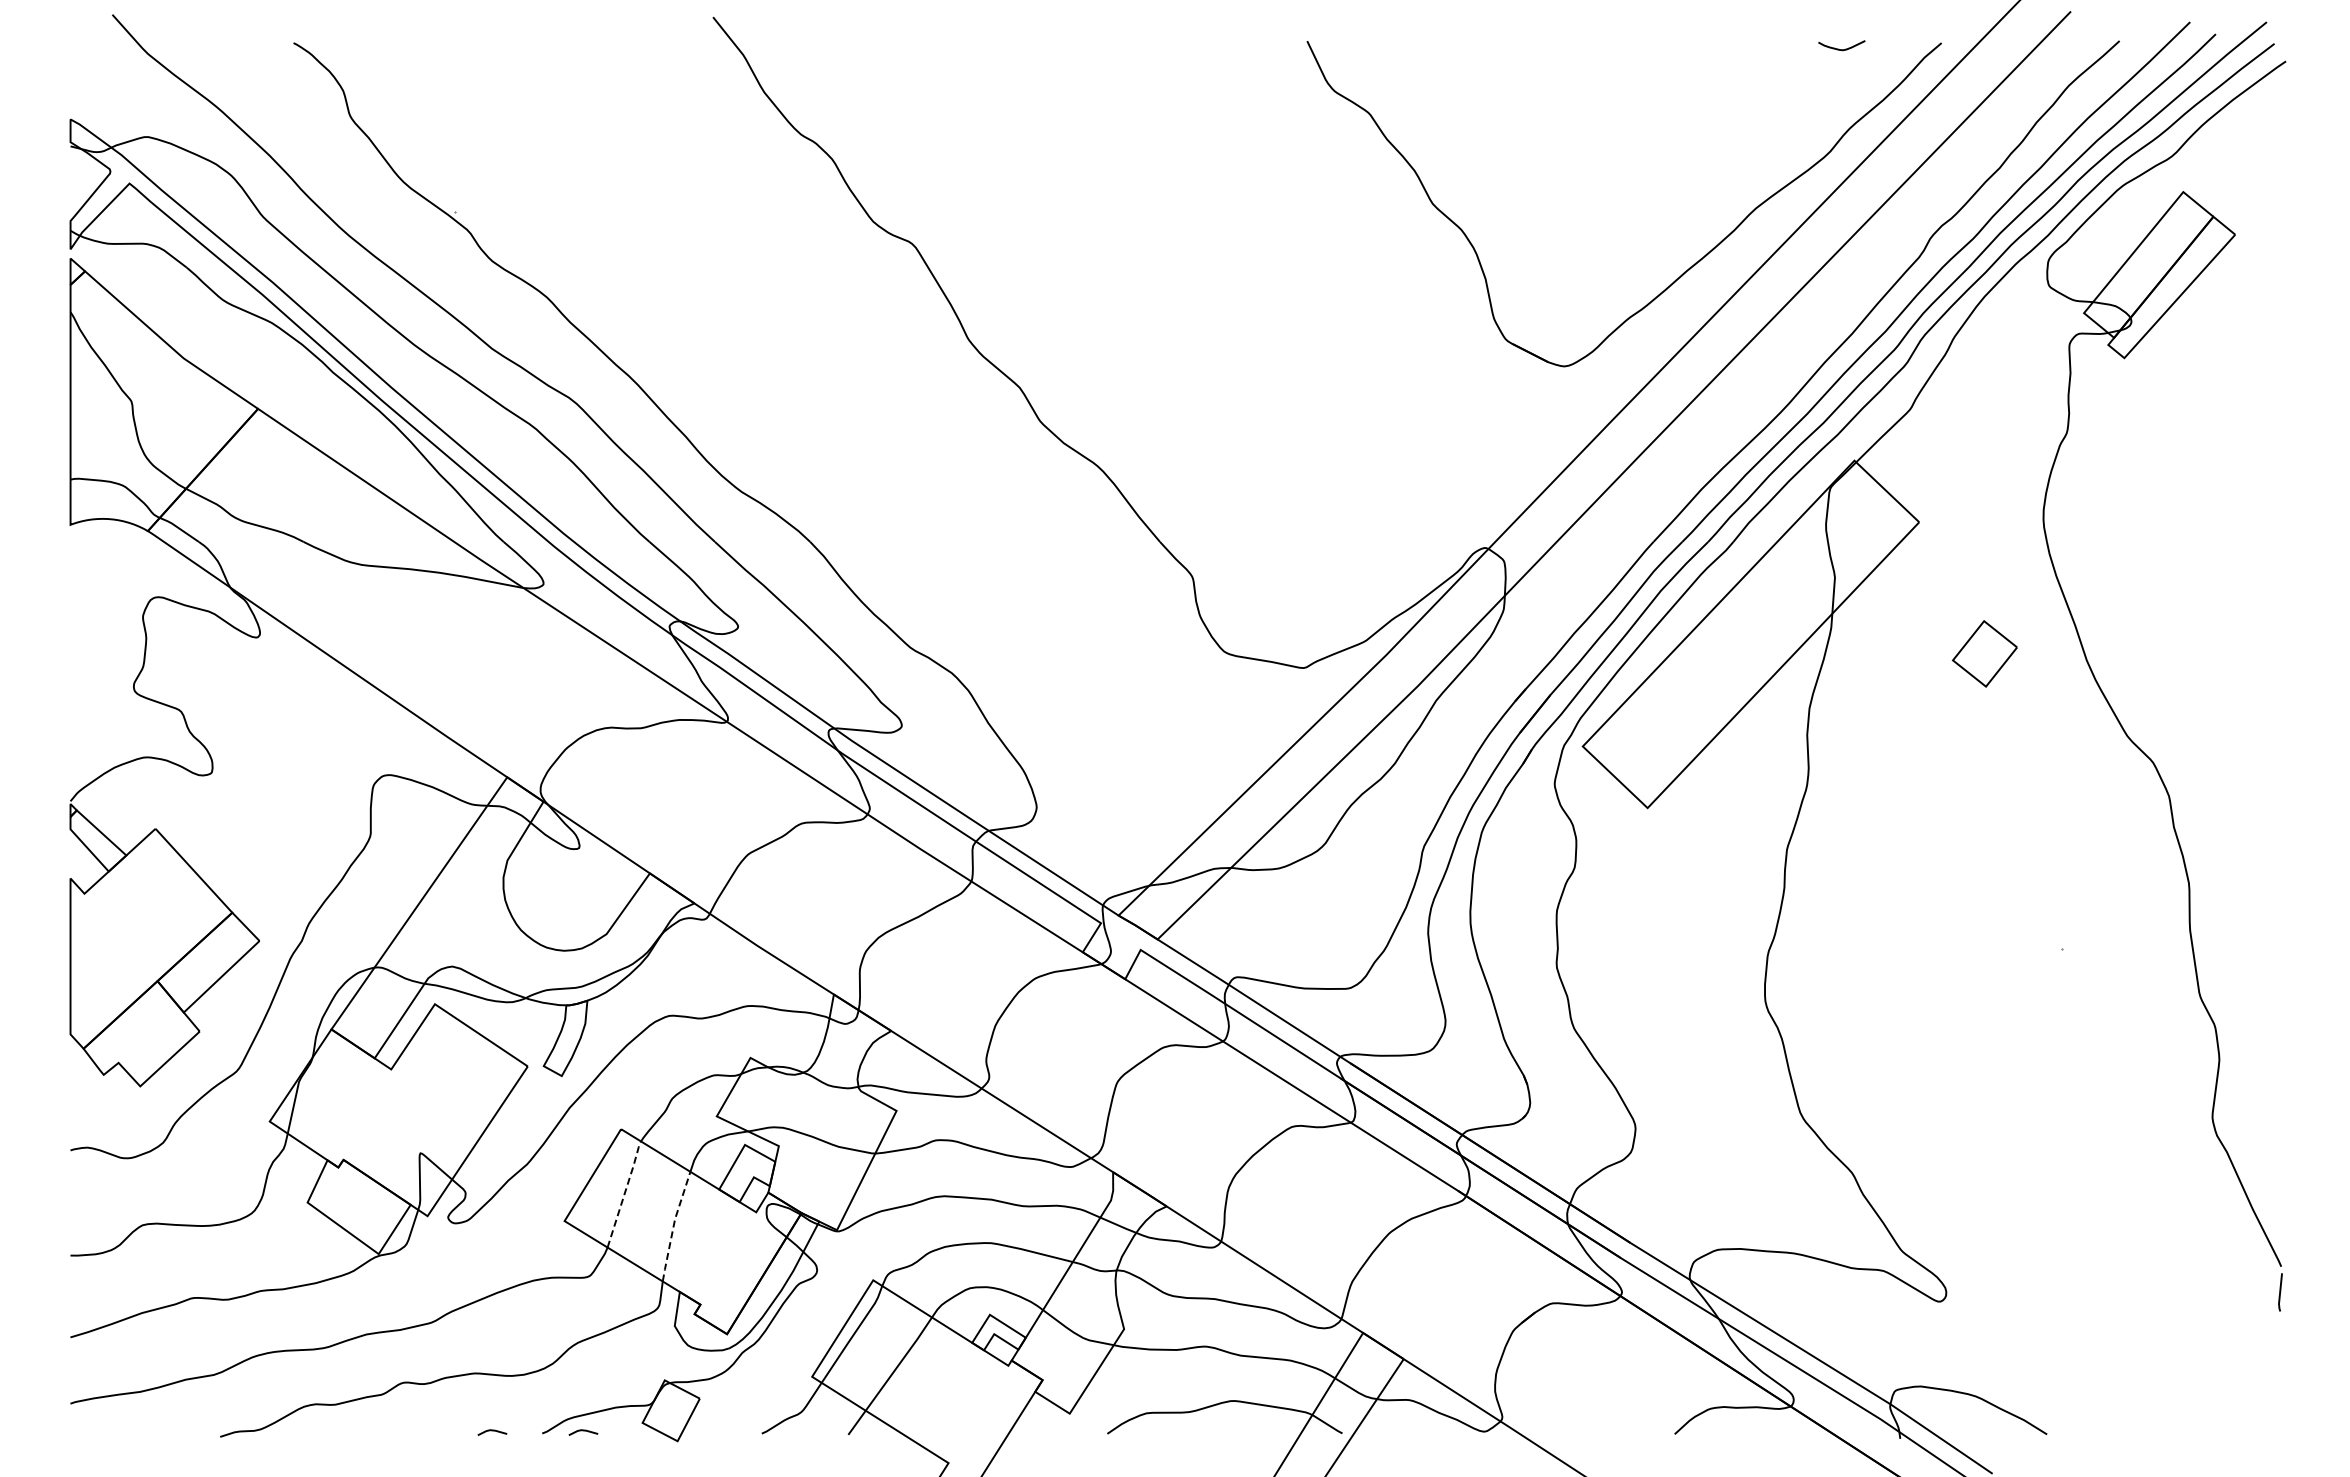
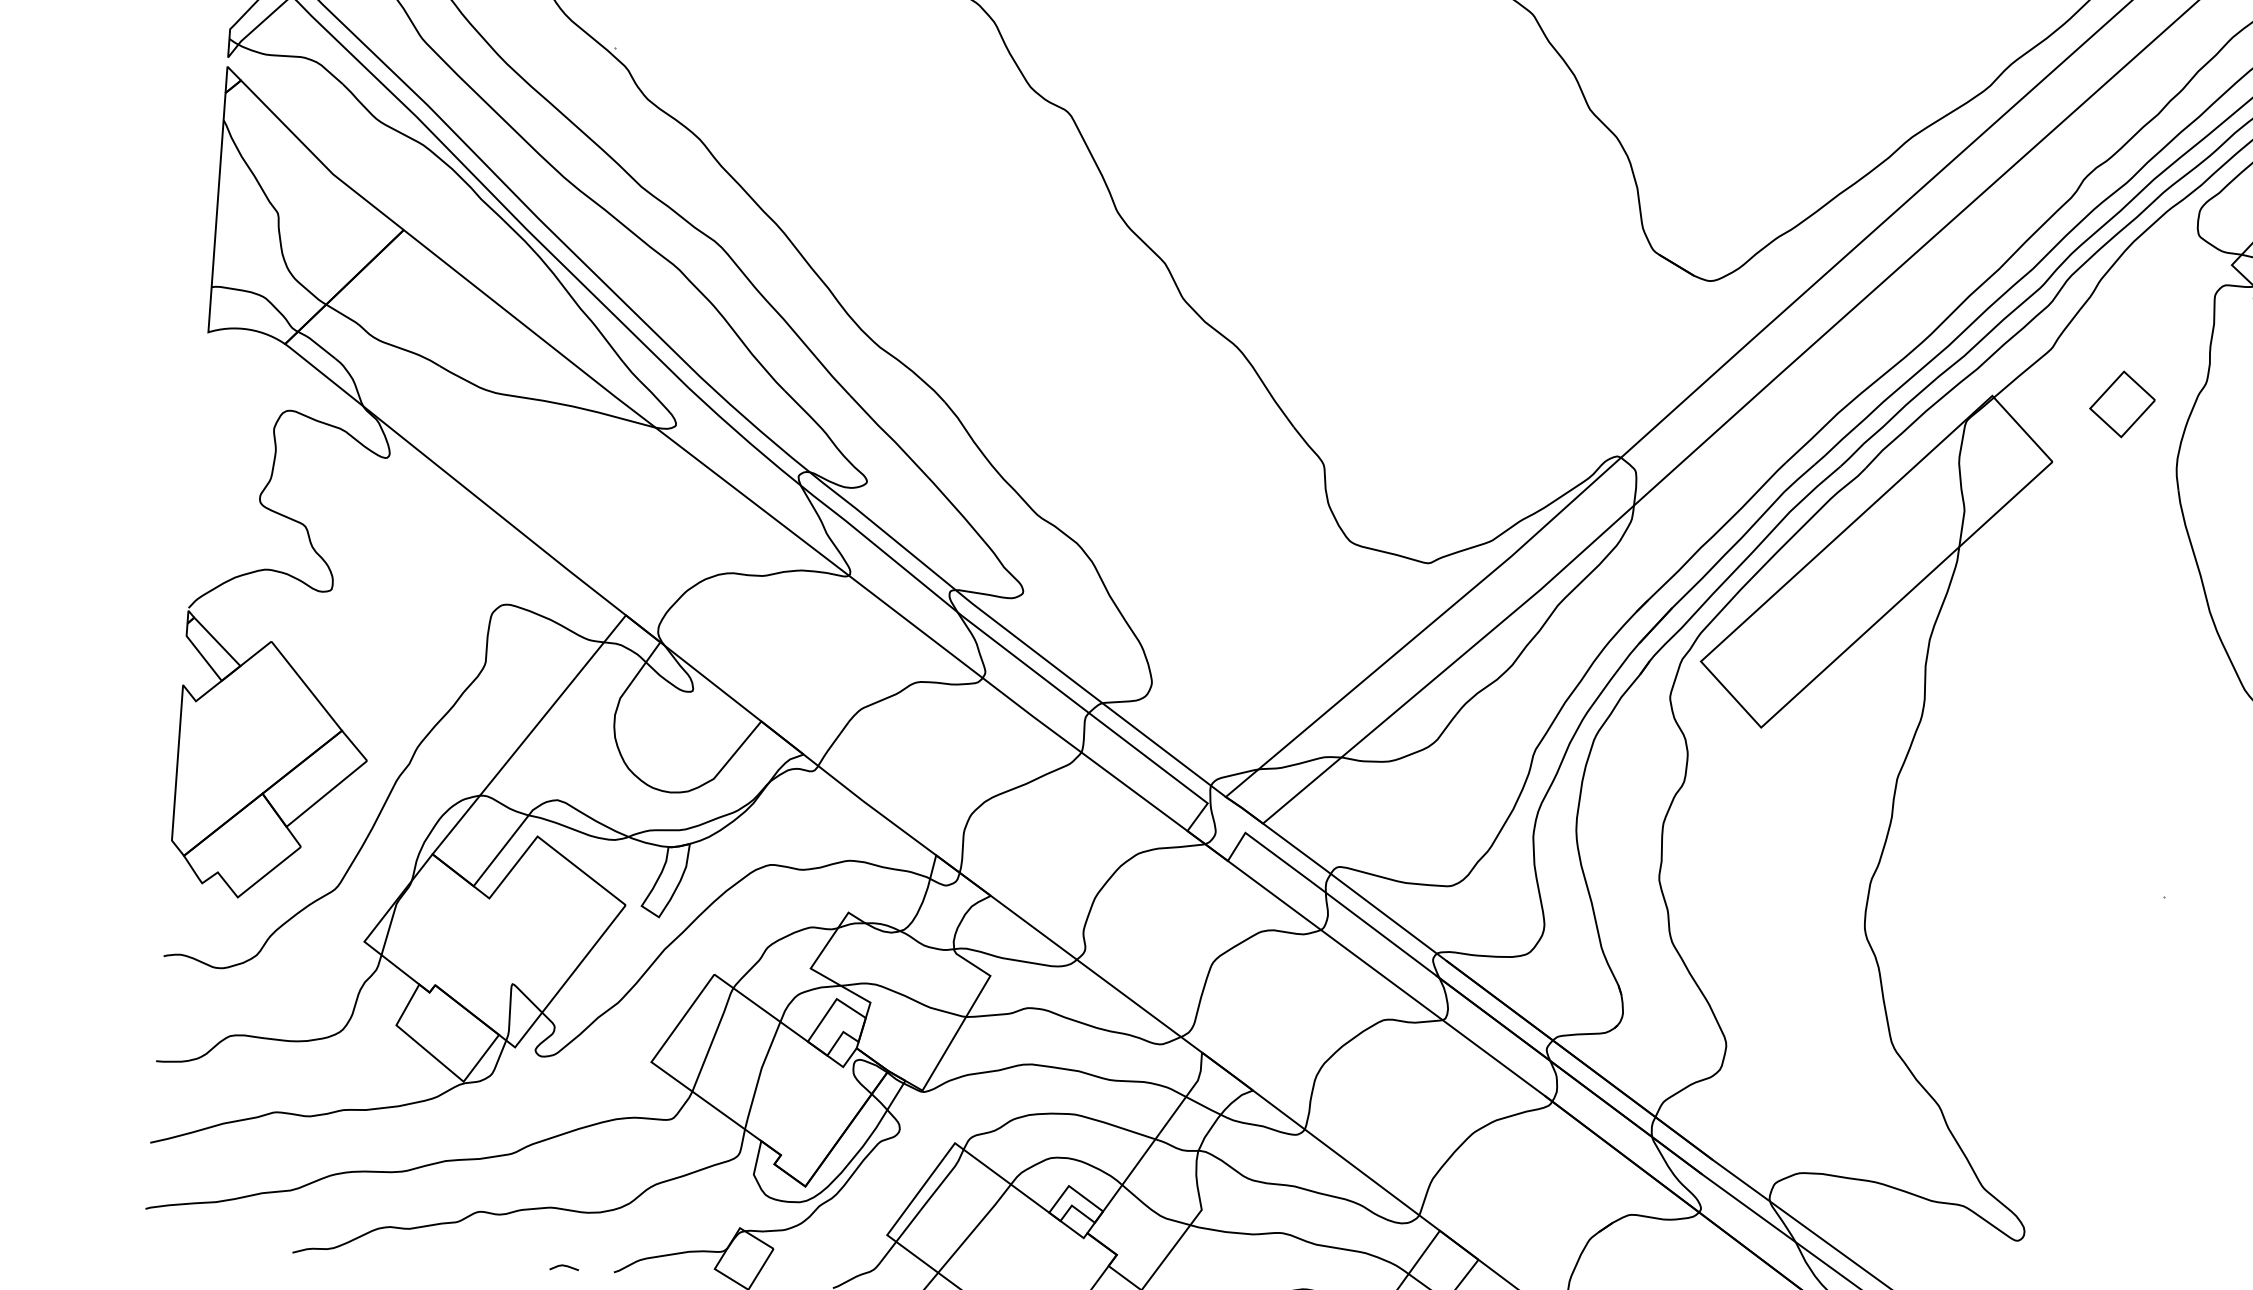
part: (1984, 653) -> (2122, 403), moved
line: (625, 1192) -> (714, 1037), dashed -> solid
line: (673, 1225) -> (759, 1074), dashed -> solid
line: (583, 1431) -> (655, 1273), removed

